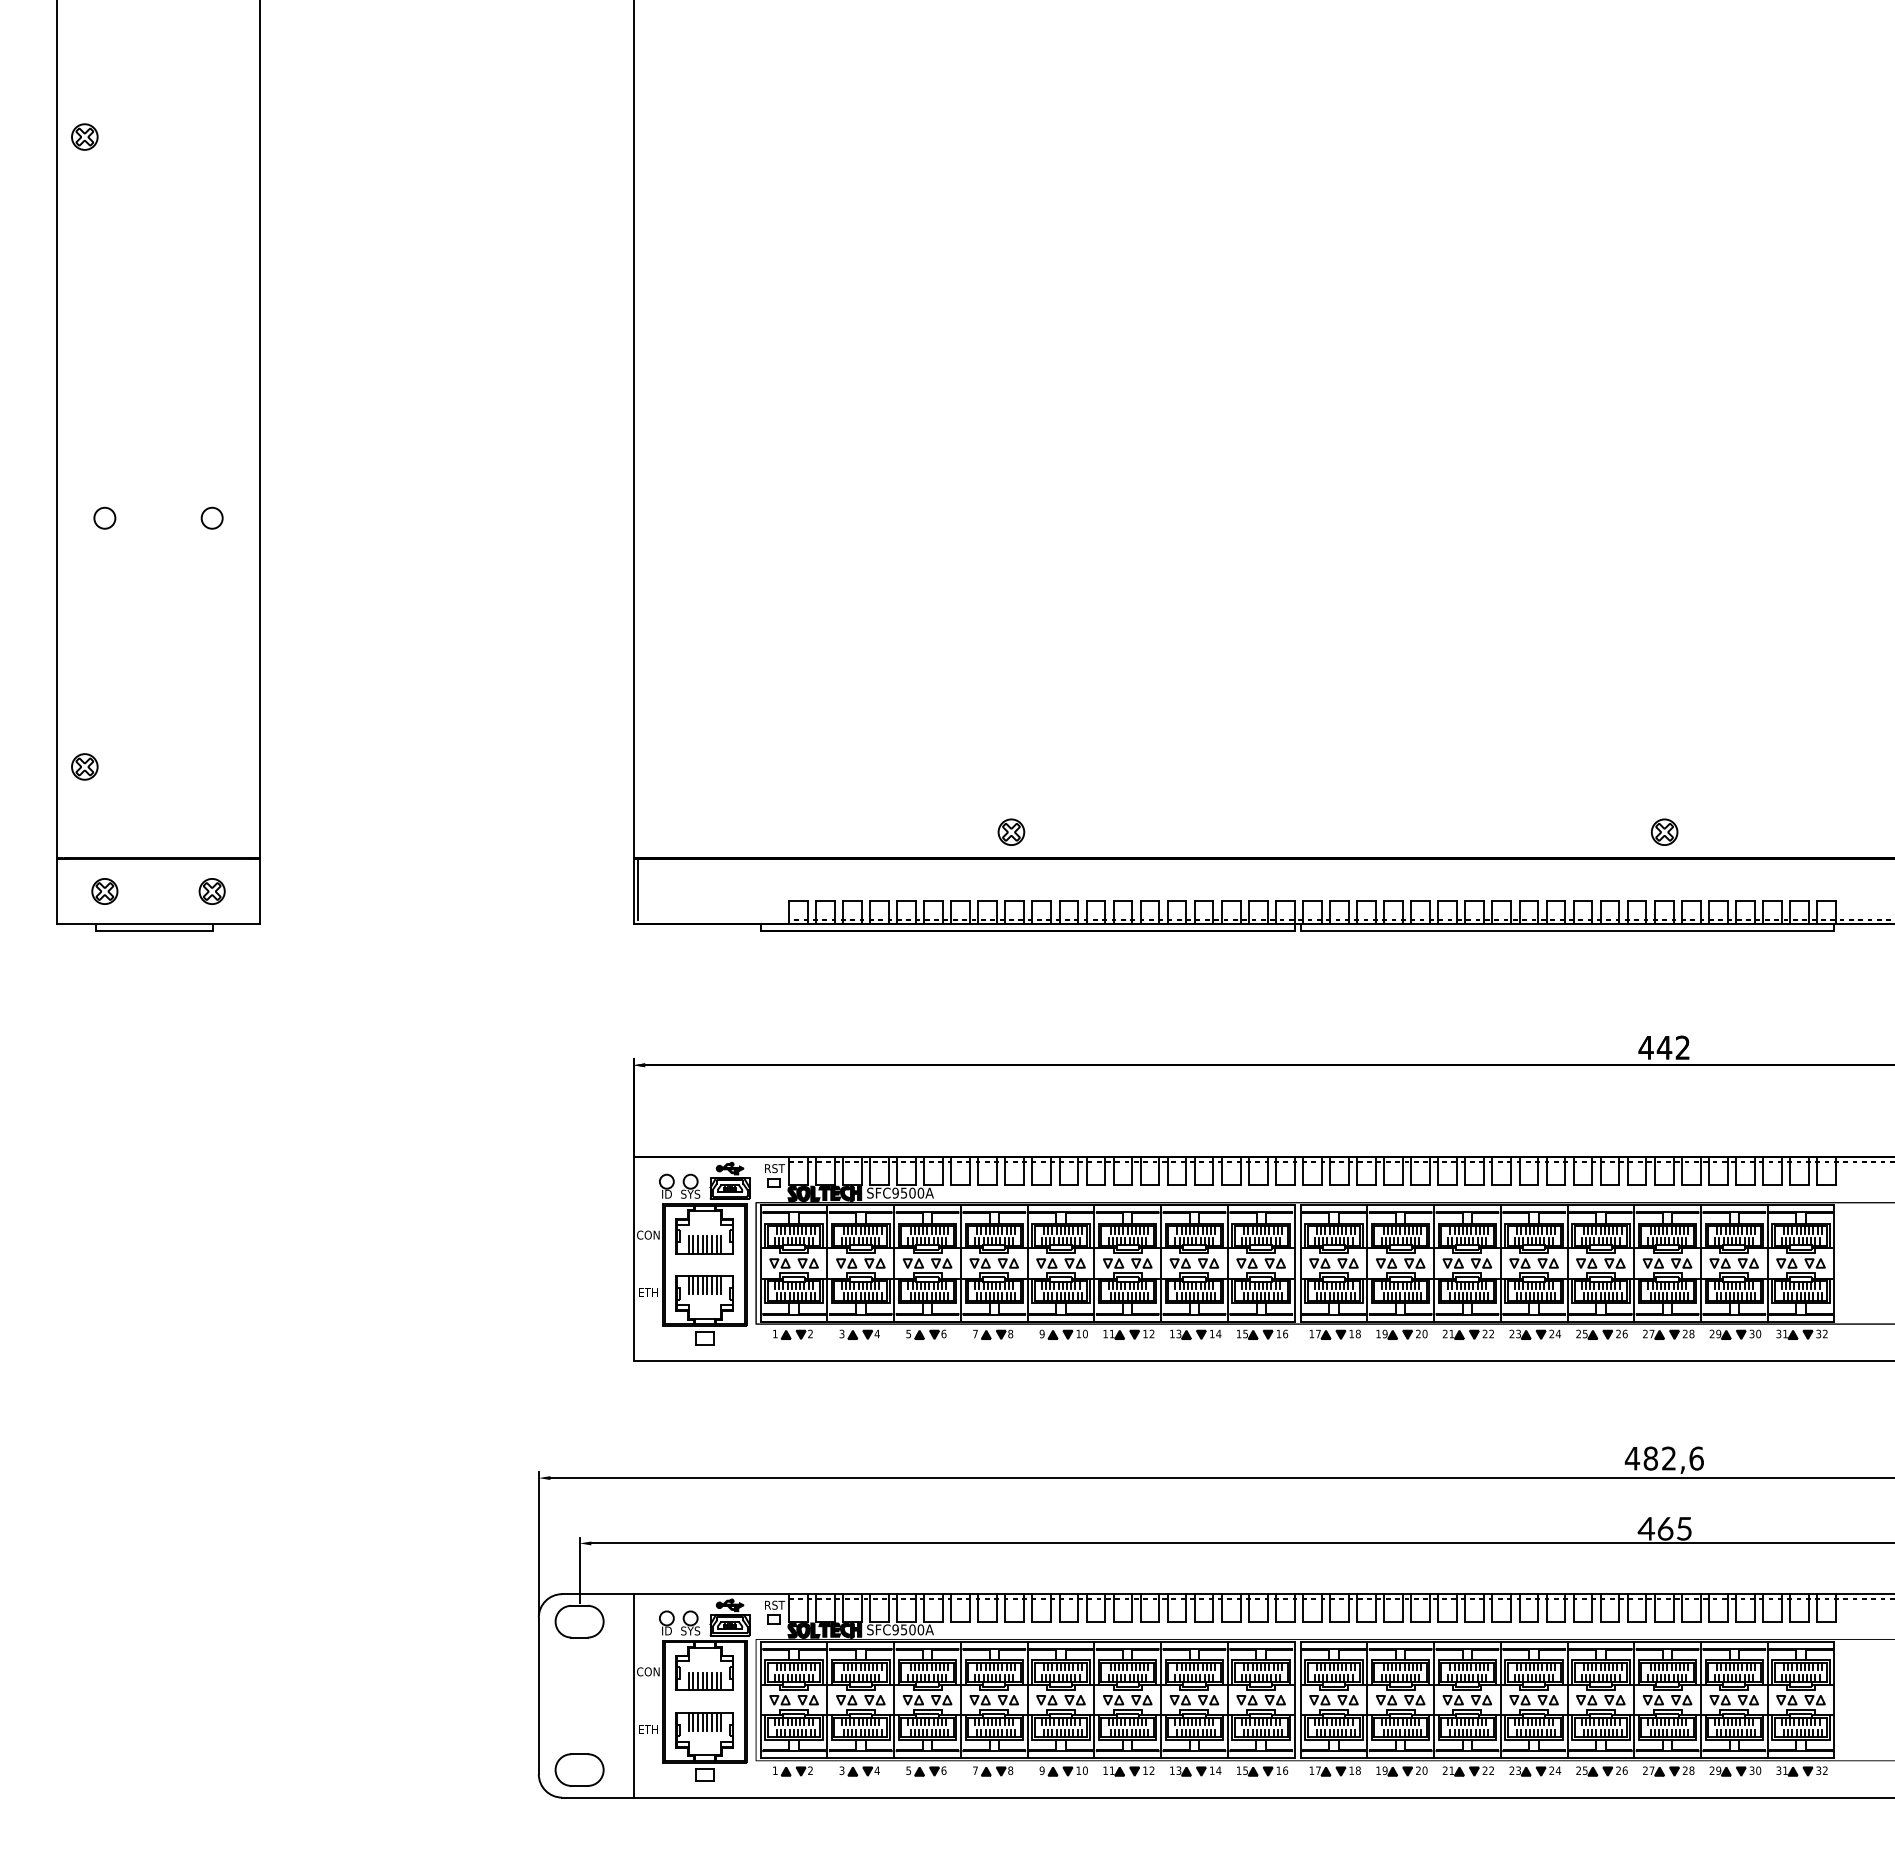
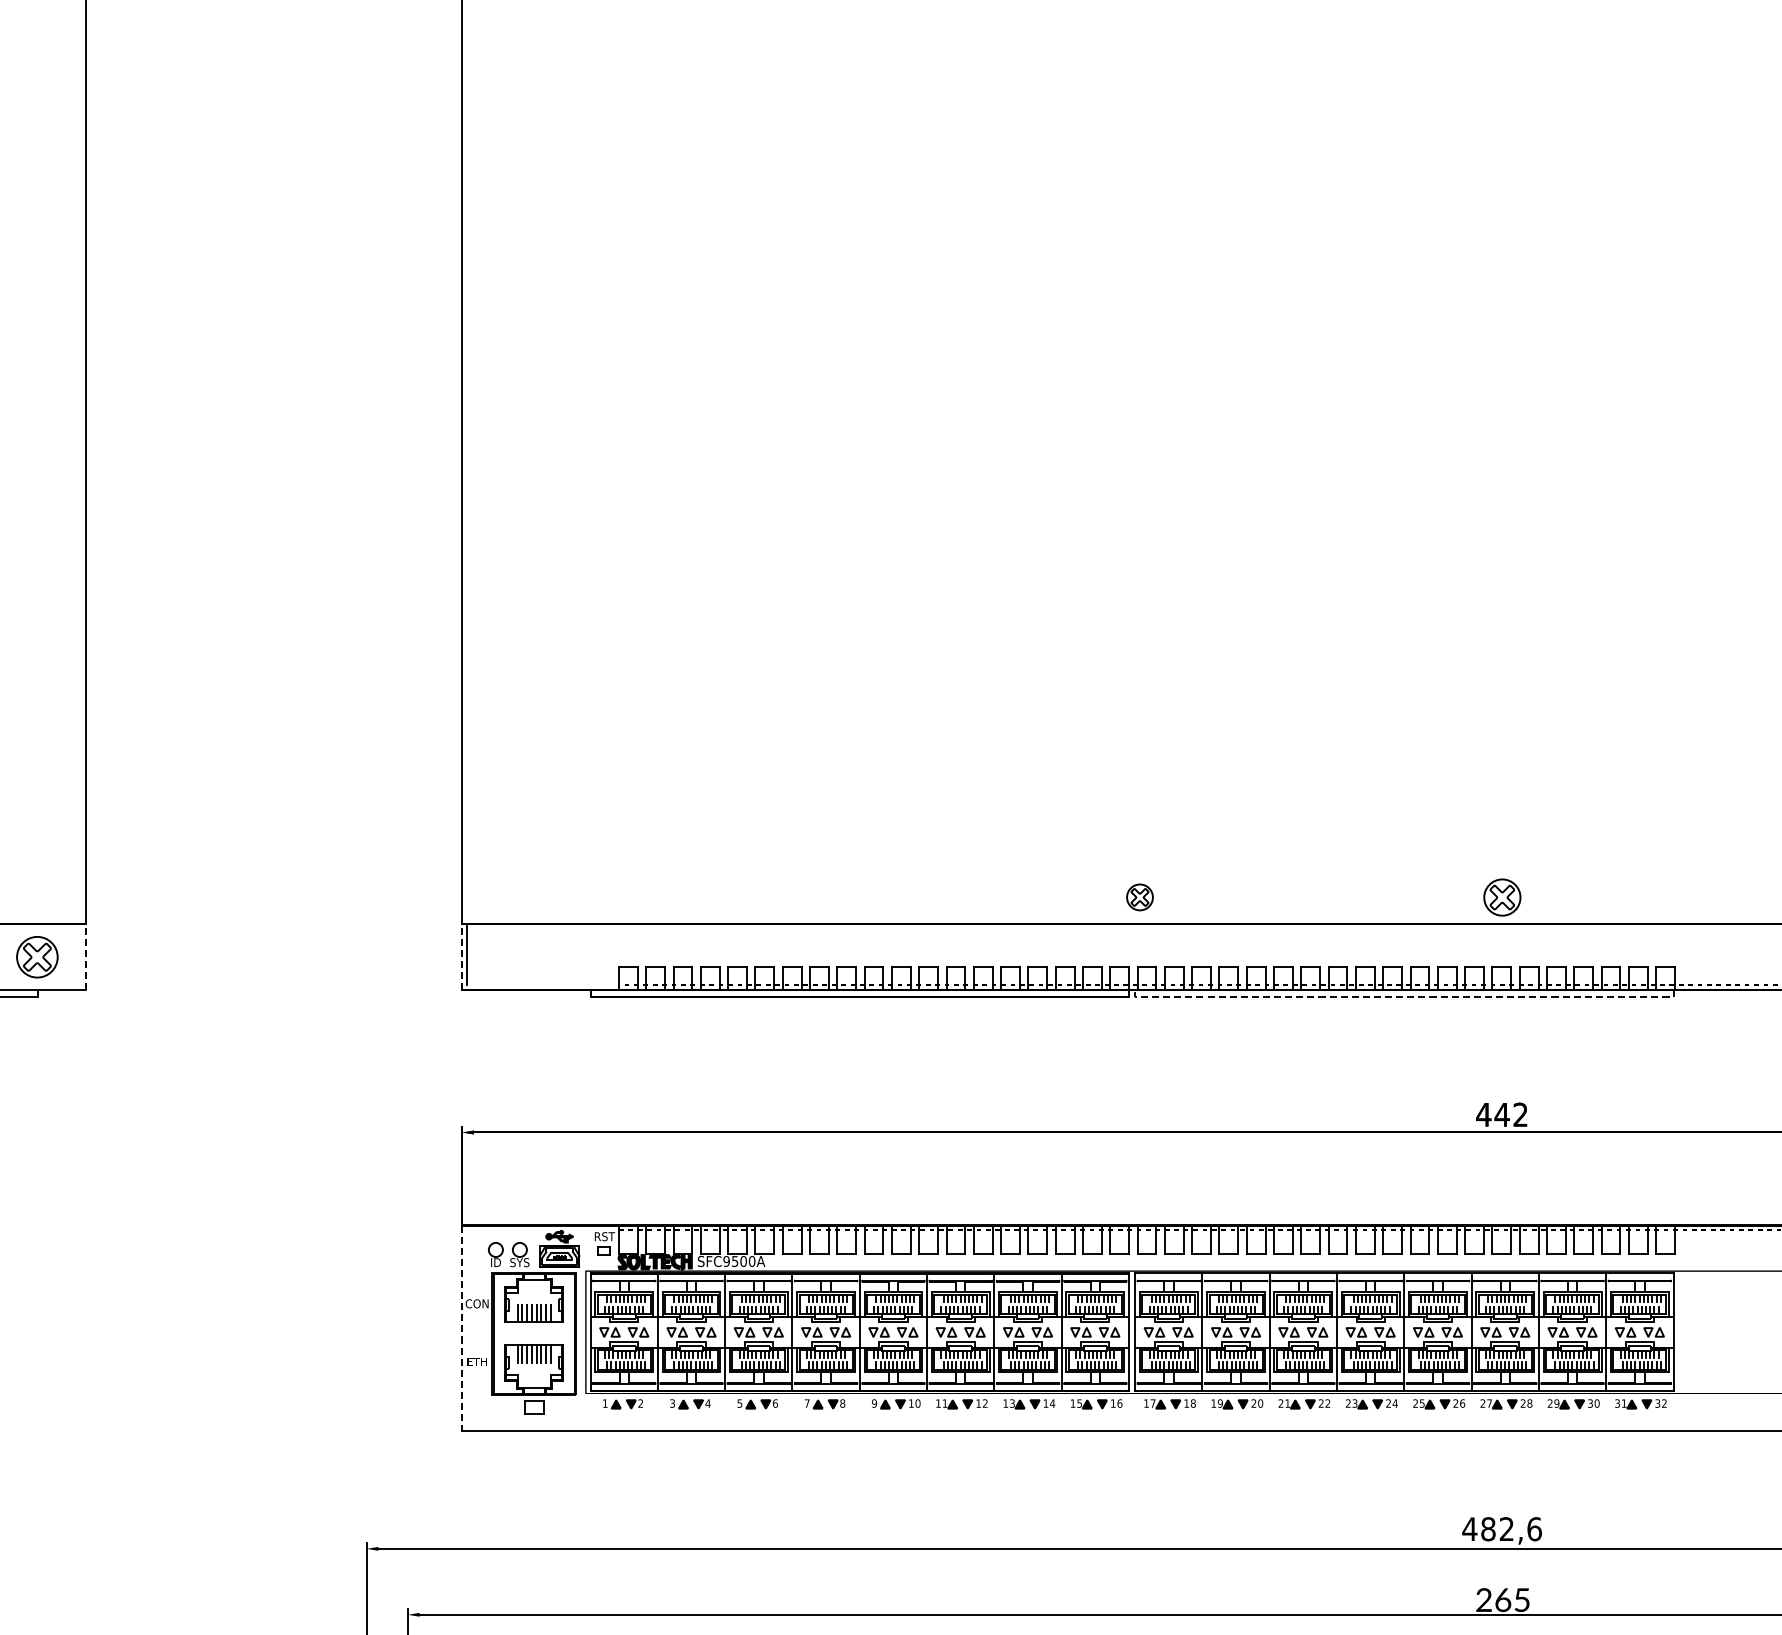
circle: (211, 517) -> (36, 579), removed
part: (1011, 831) -> (1140, 896), moved
part: (1664, 831) -> (1502, 896), size x1.4
part: (211, 891) -> (36, 957), size x1.6
line: (260, 891) -> (85, 957), solid -> dashed
line: (633, 891) -> (462, 957), solid -> dashed
line: (1567, 931) -> (1404, 997), solid -> dashed
line: (633, 1259) -> (462, 1328), solid -> dashed
text: (1646, 1528) -> (1484, 1599), 465 -> 265

